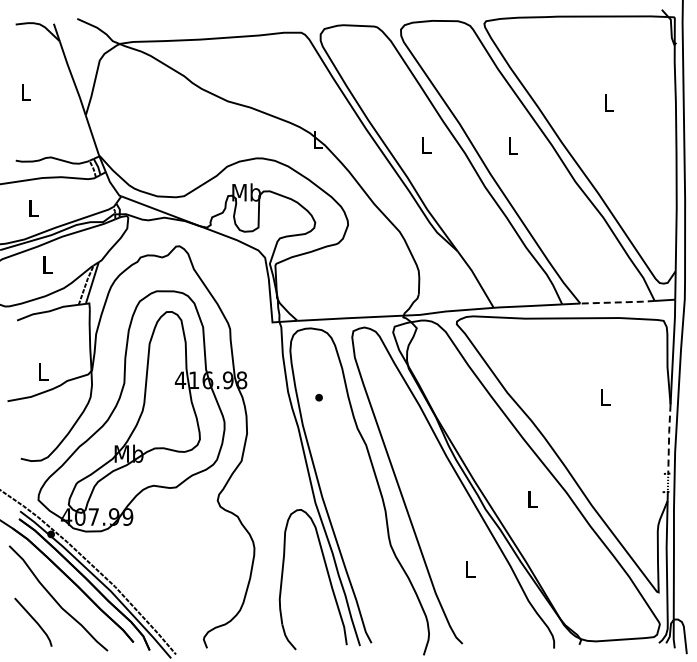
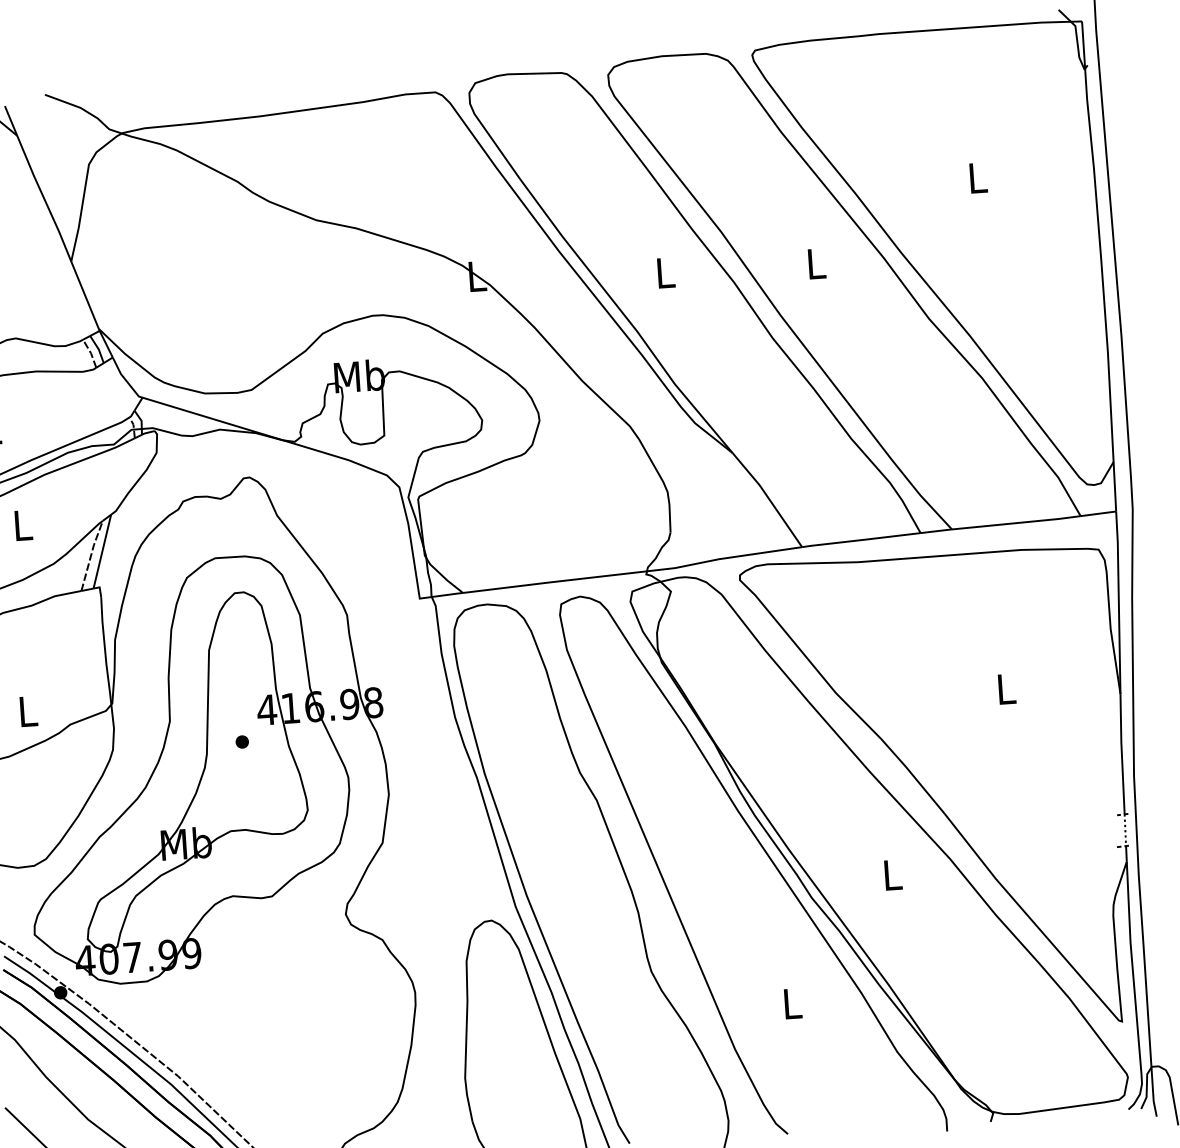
line: (618, 302) -> (1018, 523), dashed -> solid
part: (318, 397) -> (241, 741), moved
line: (669, 439) -> (1122, 754), dashed -> solid

